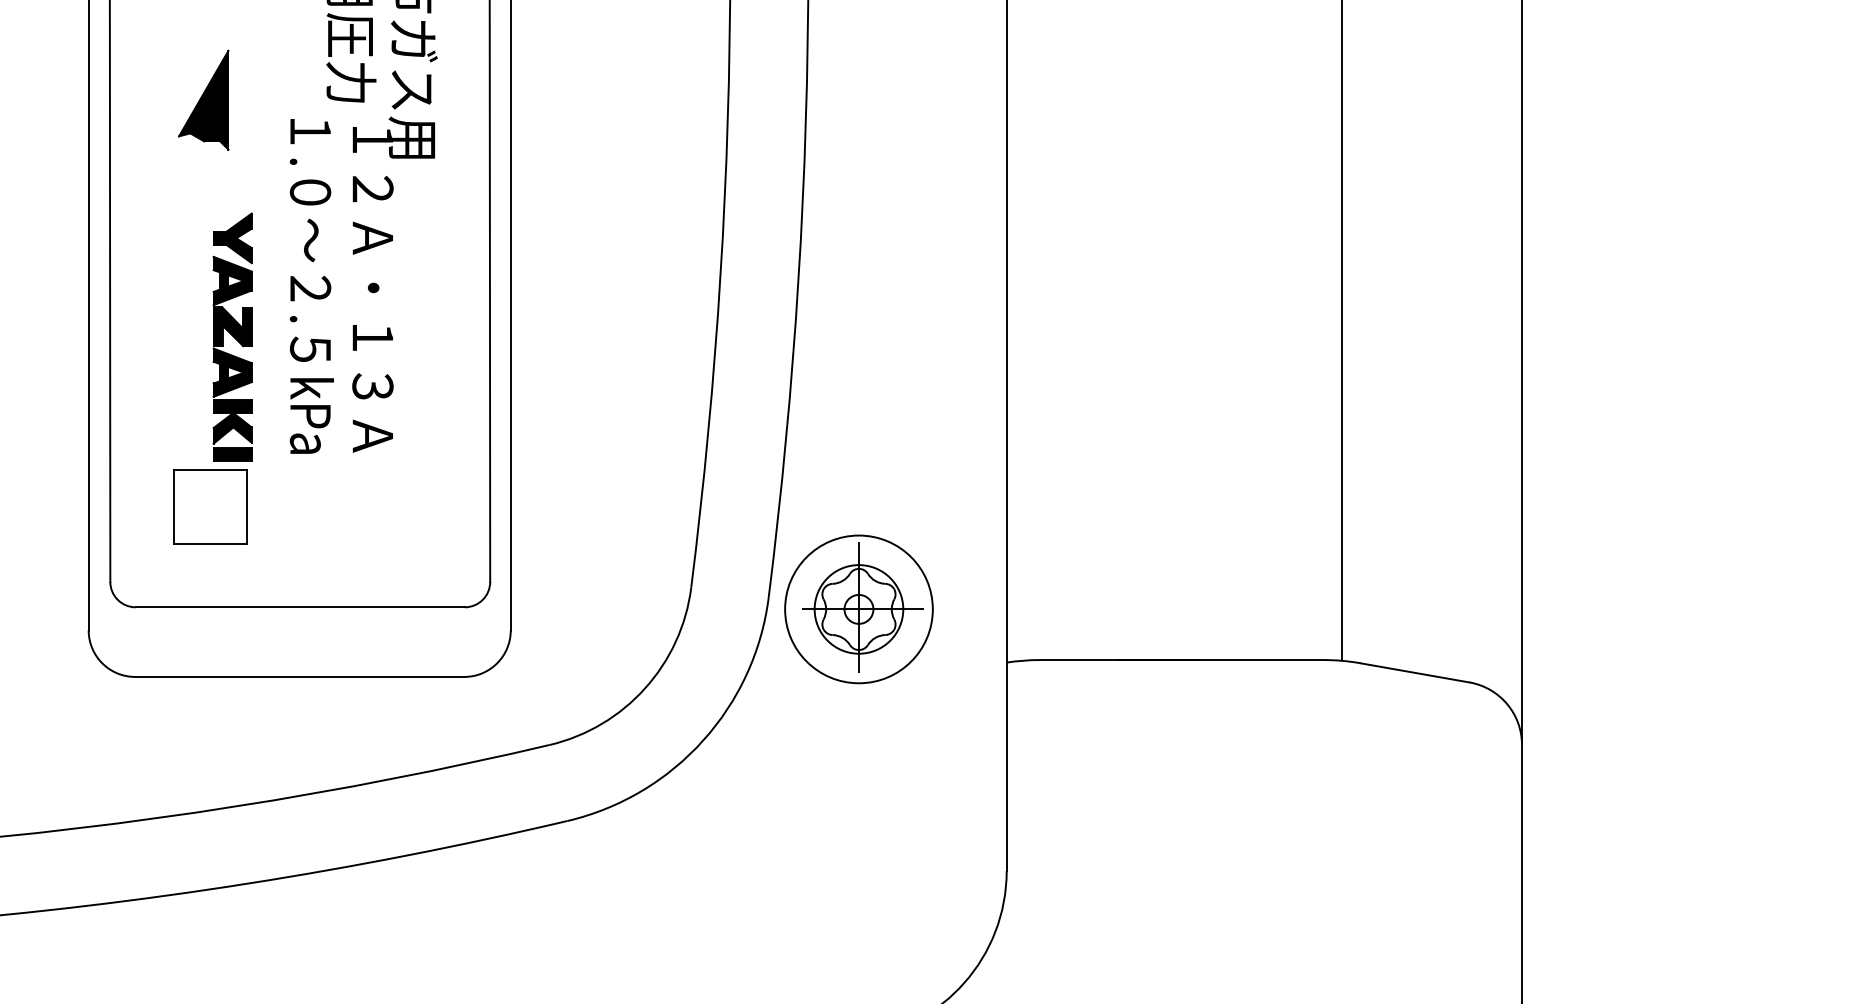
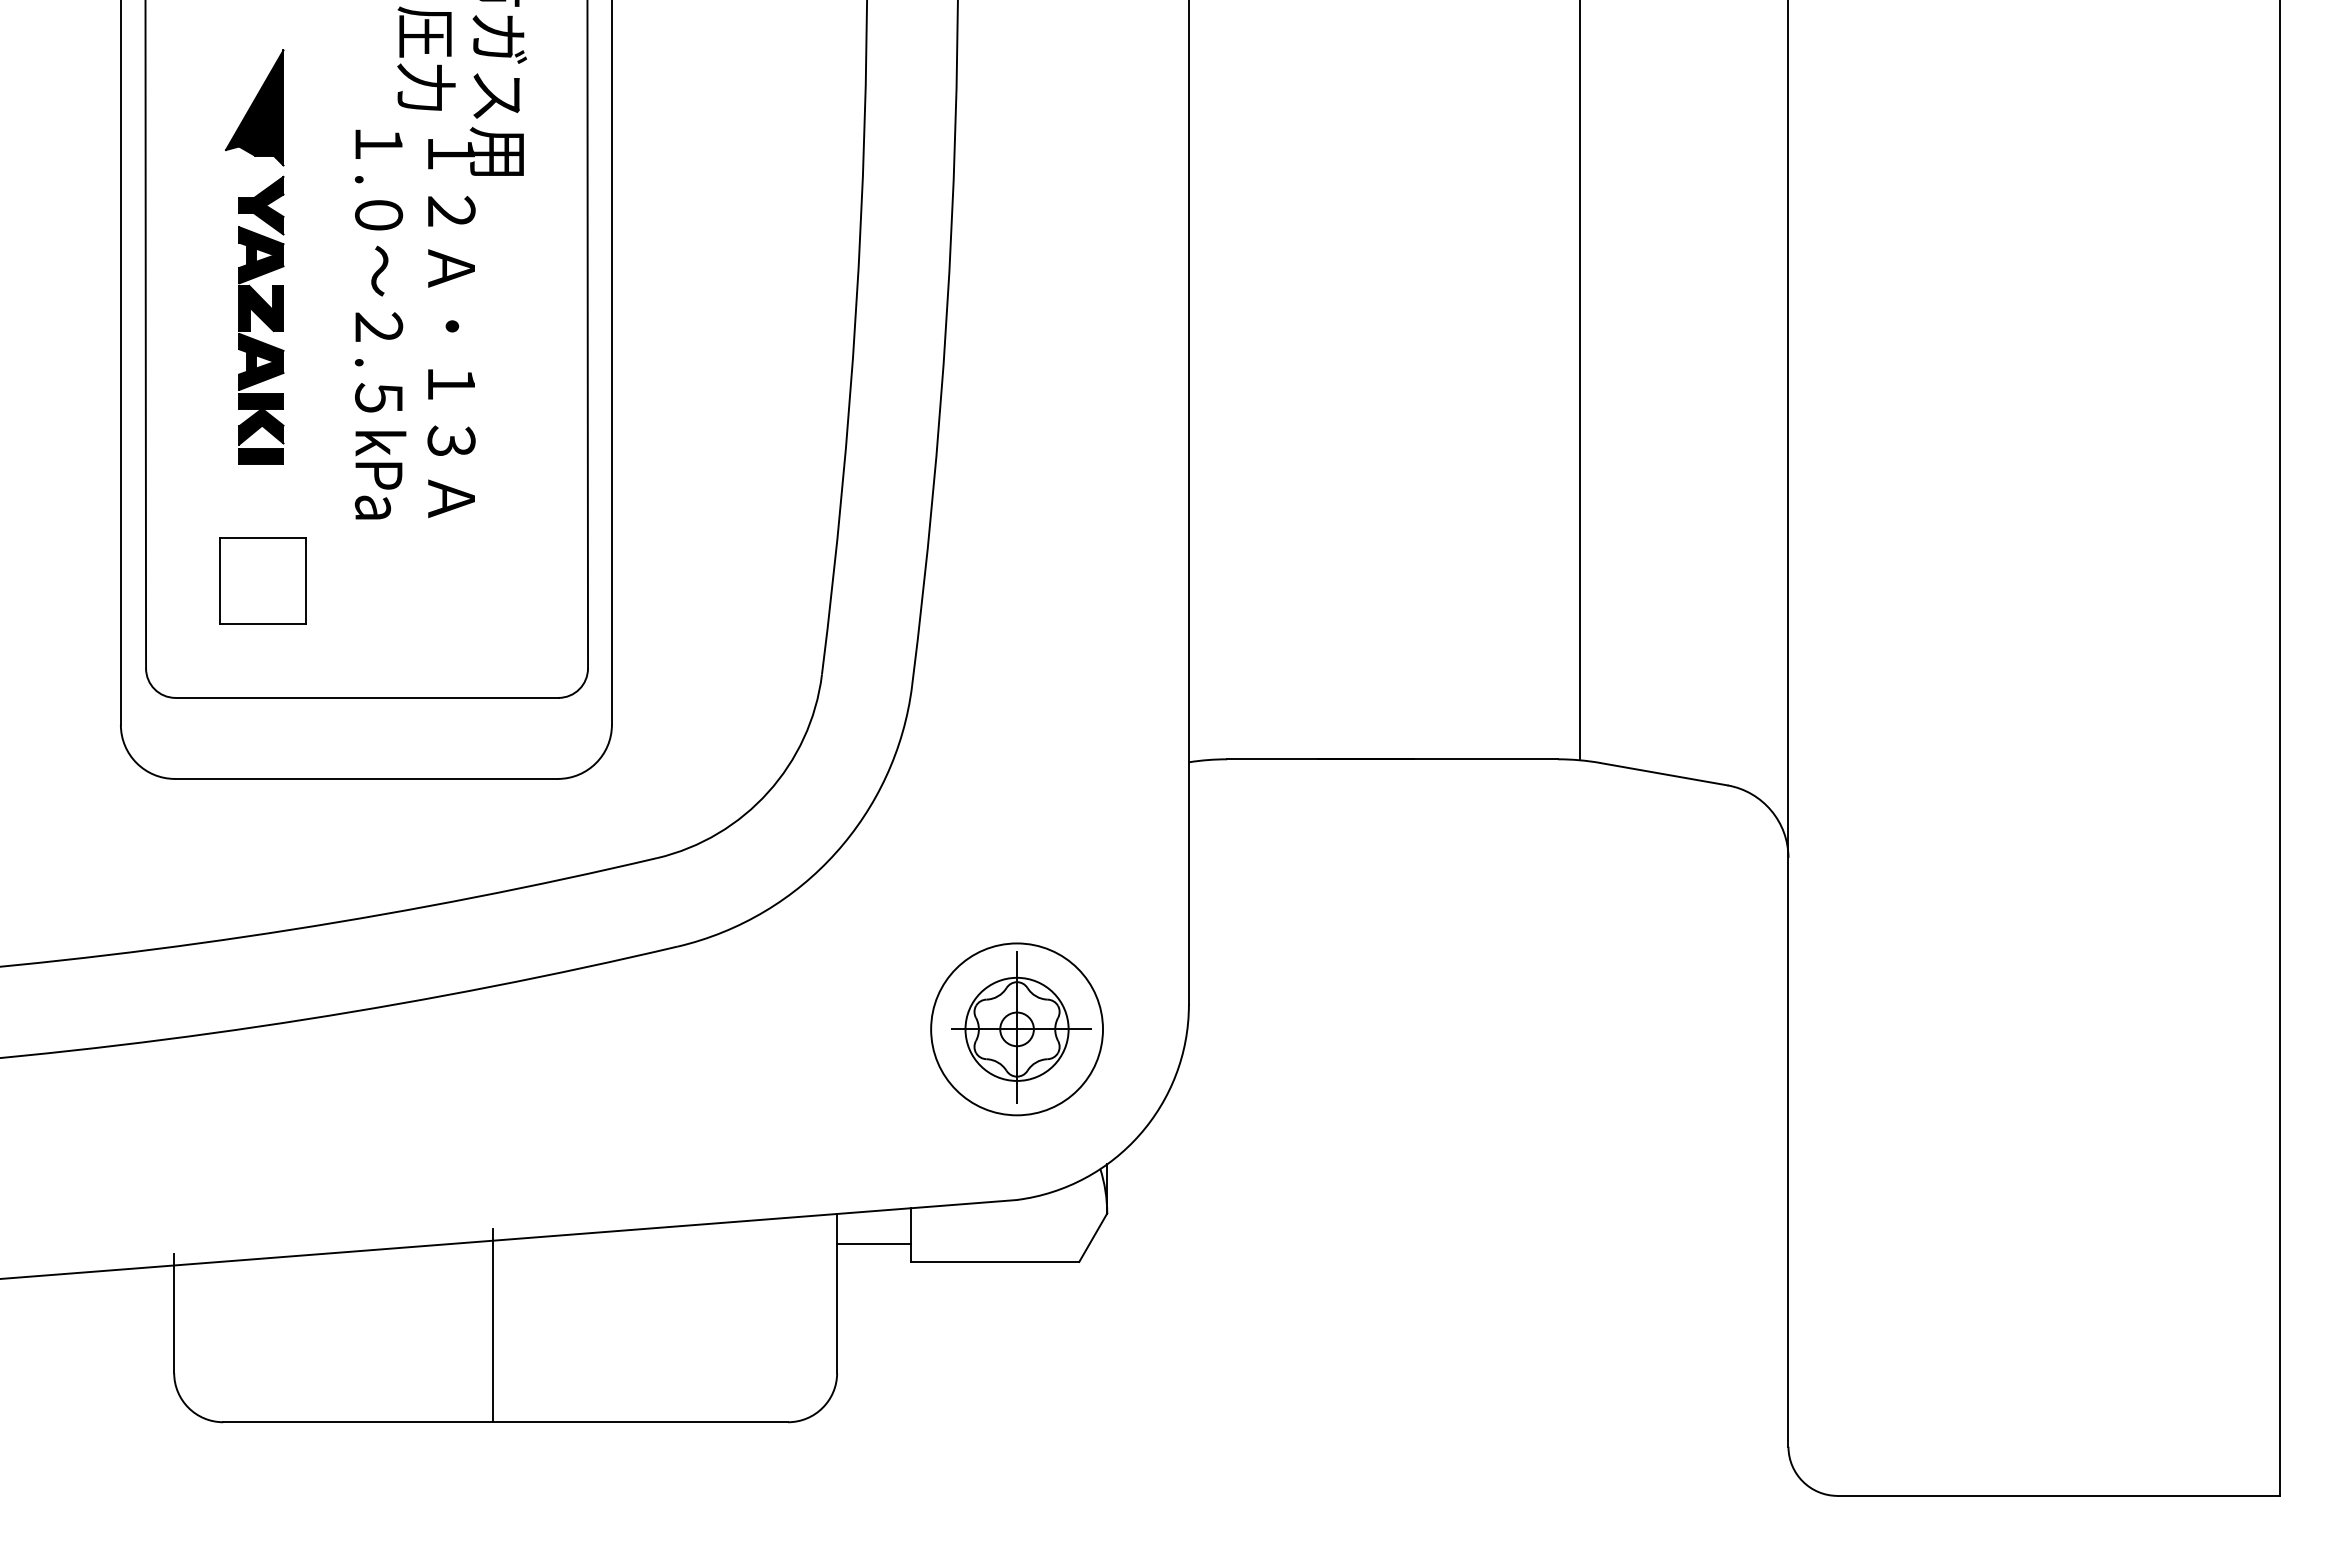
part: (232, 336) -> (261, 319), moved
part: (858, 609) -> (1016, 1029), moved

